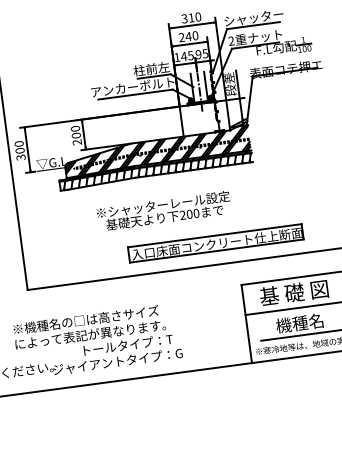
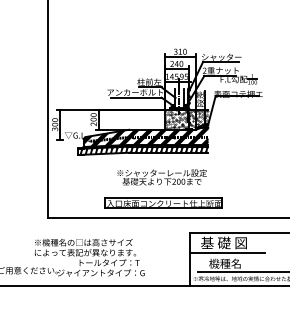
hatch: (212, 117) -> (185, 119), added
text: (163, 211) -> (161, 177), moved
part: (215, 242) -> (163, 202), moved

